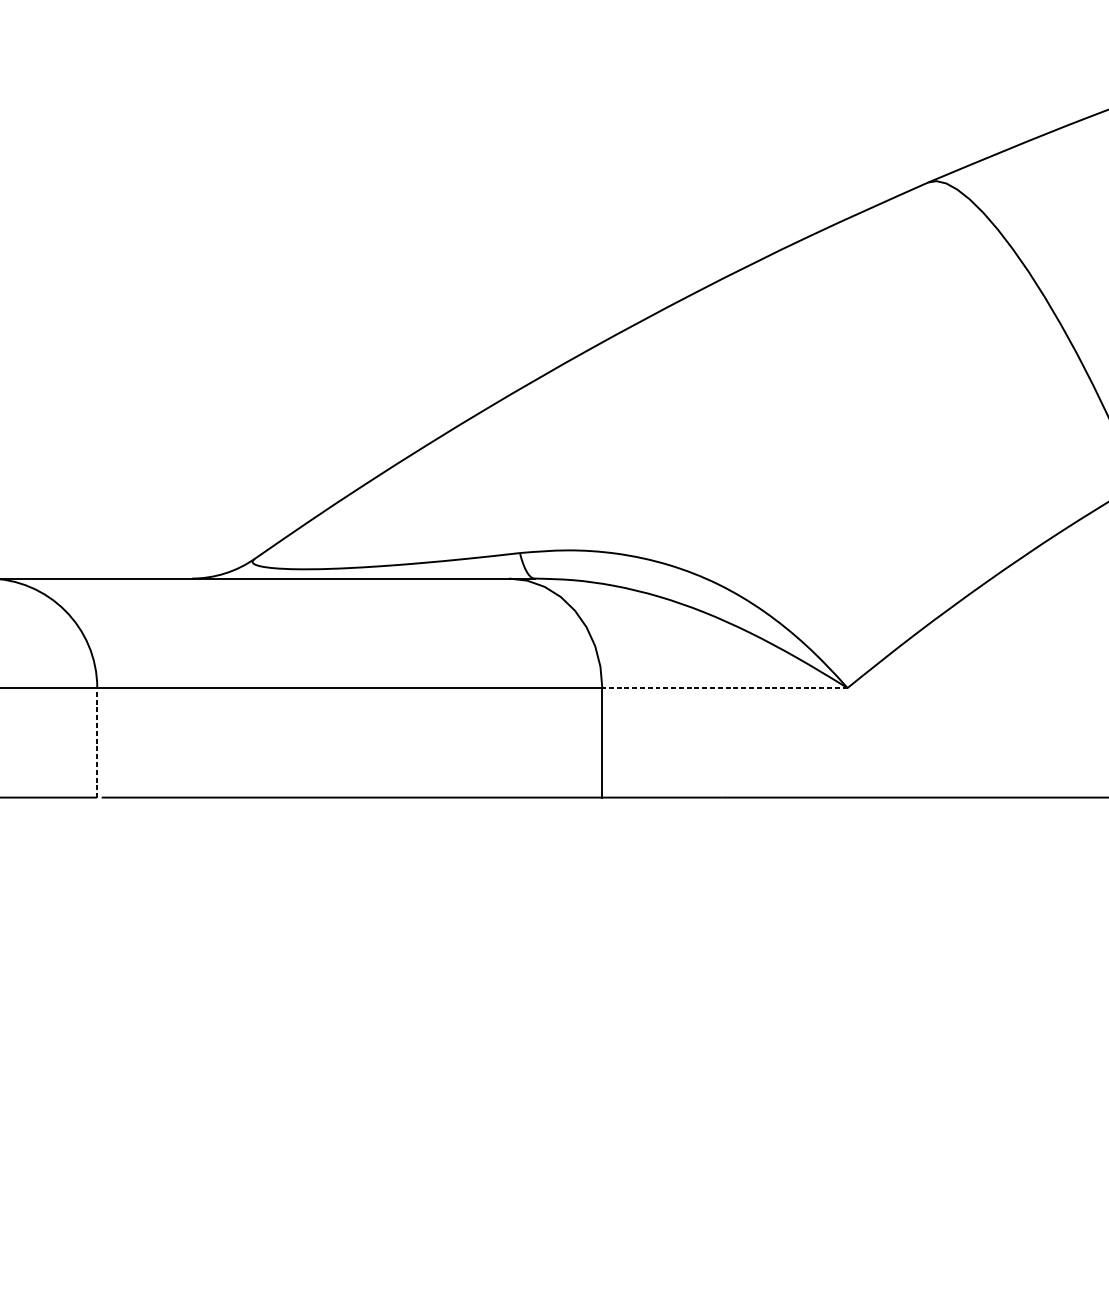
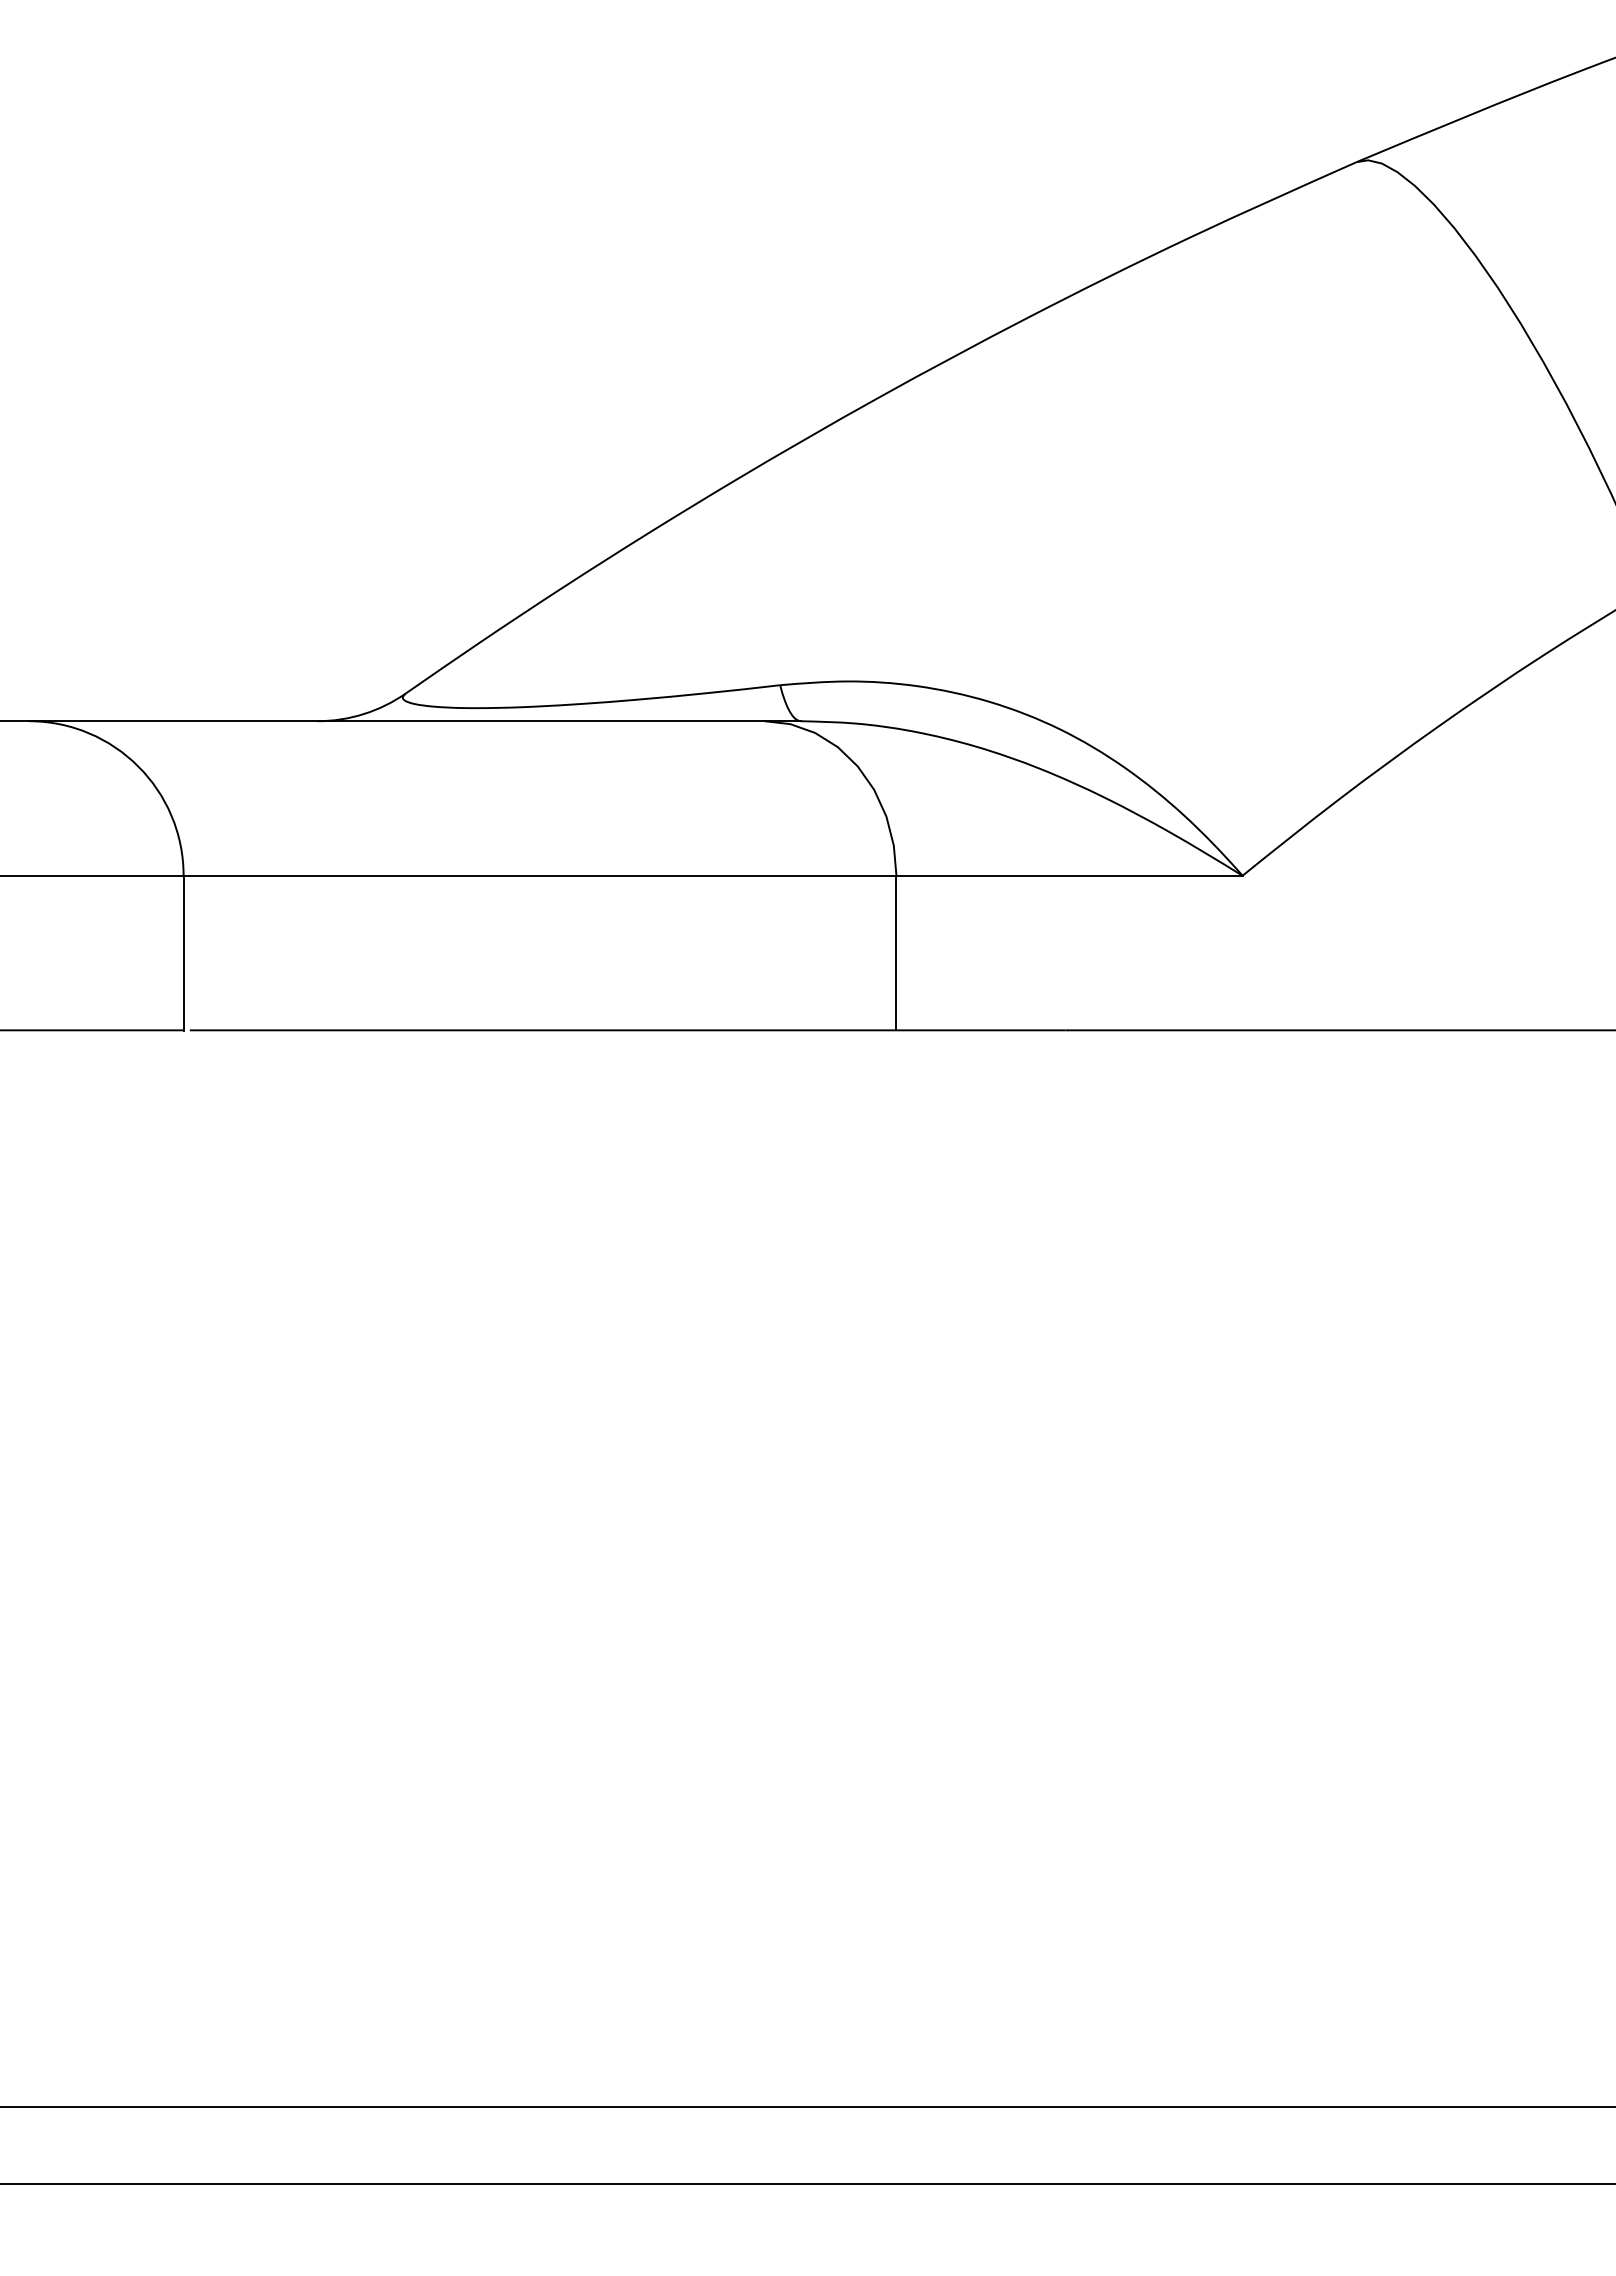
line: (724, 687) -> (1068, 875), dashed -> solid
line: (97, 743) -> (183, 953), dashed -> solid

